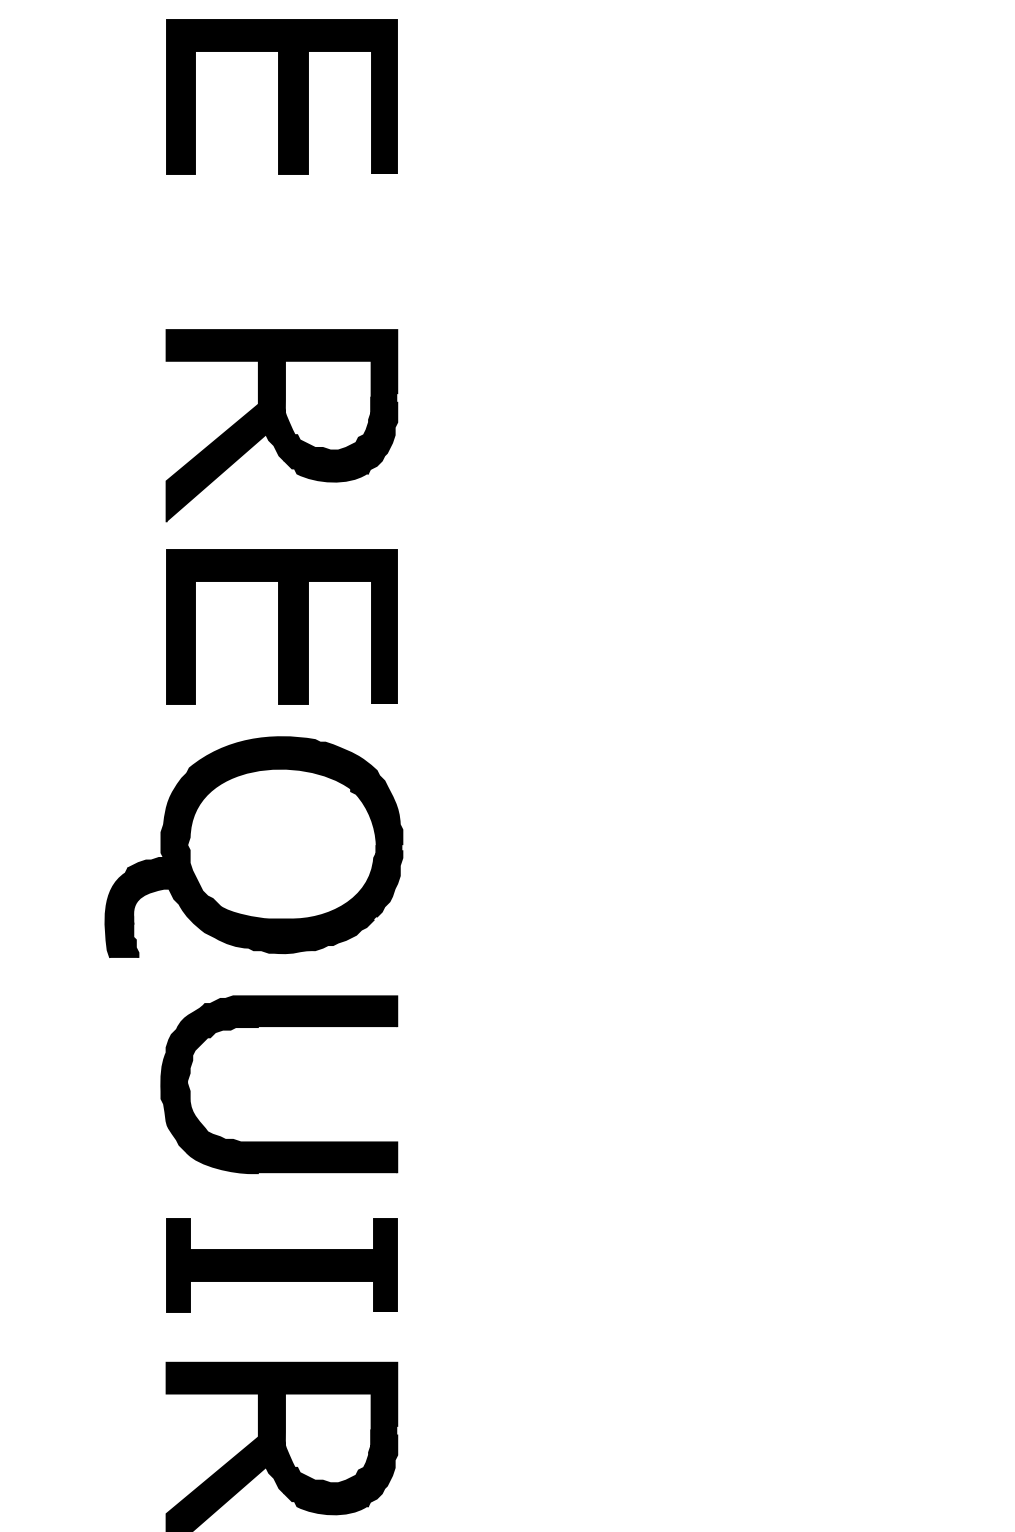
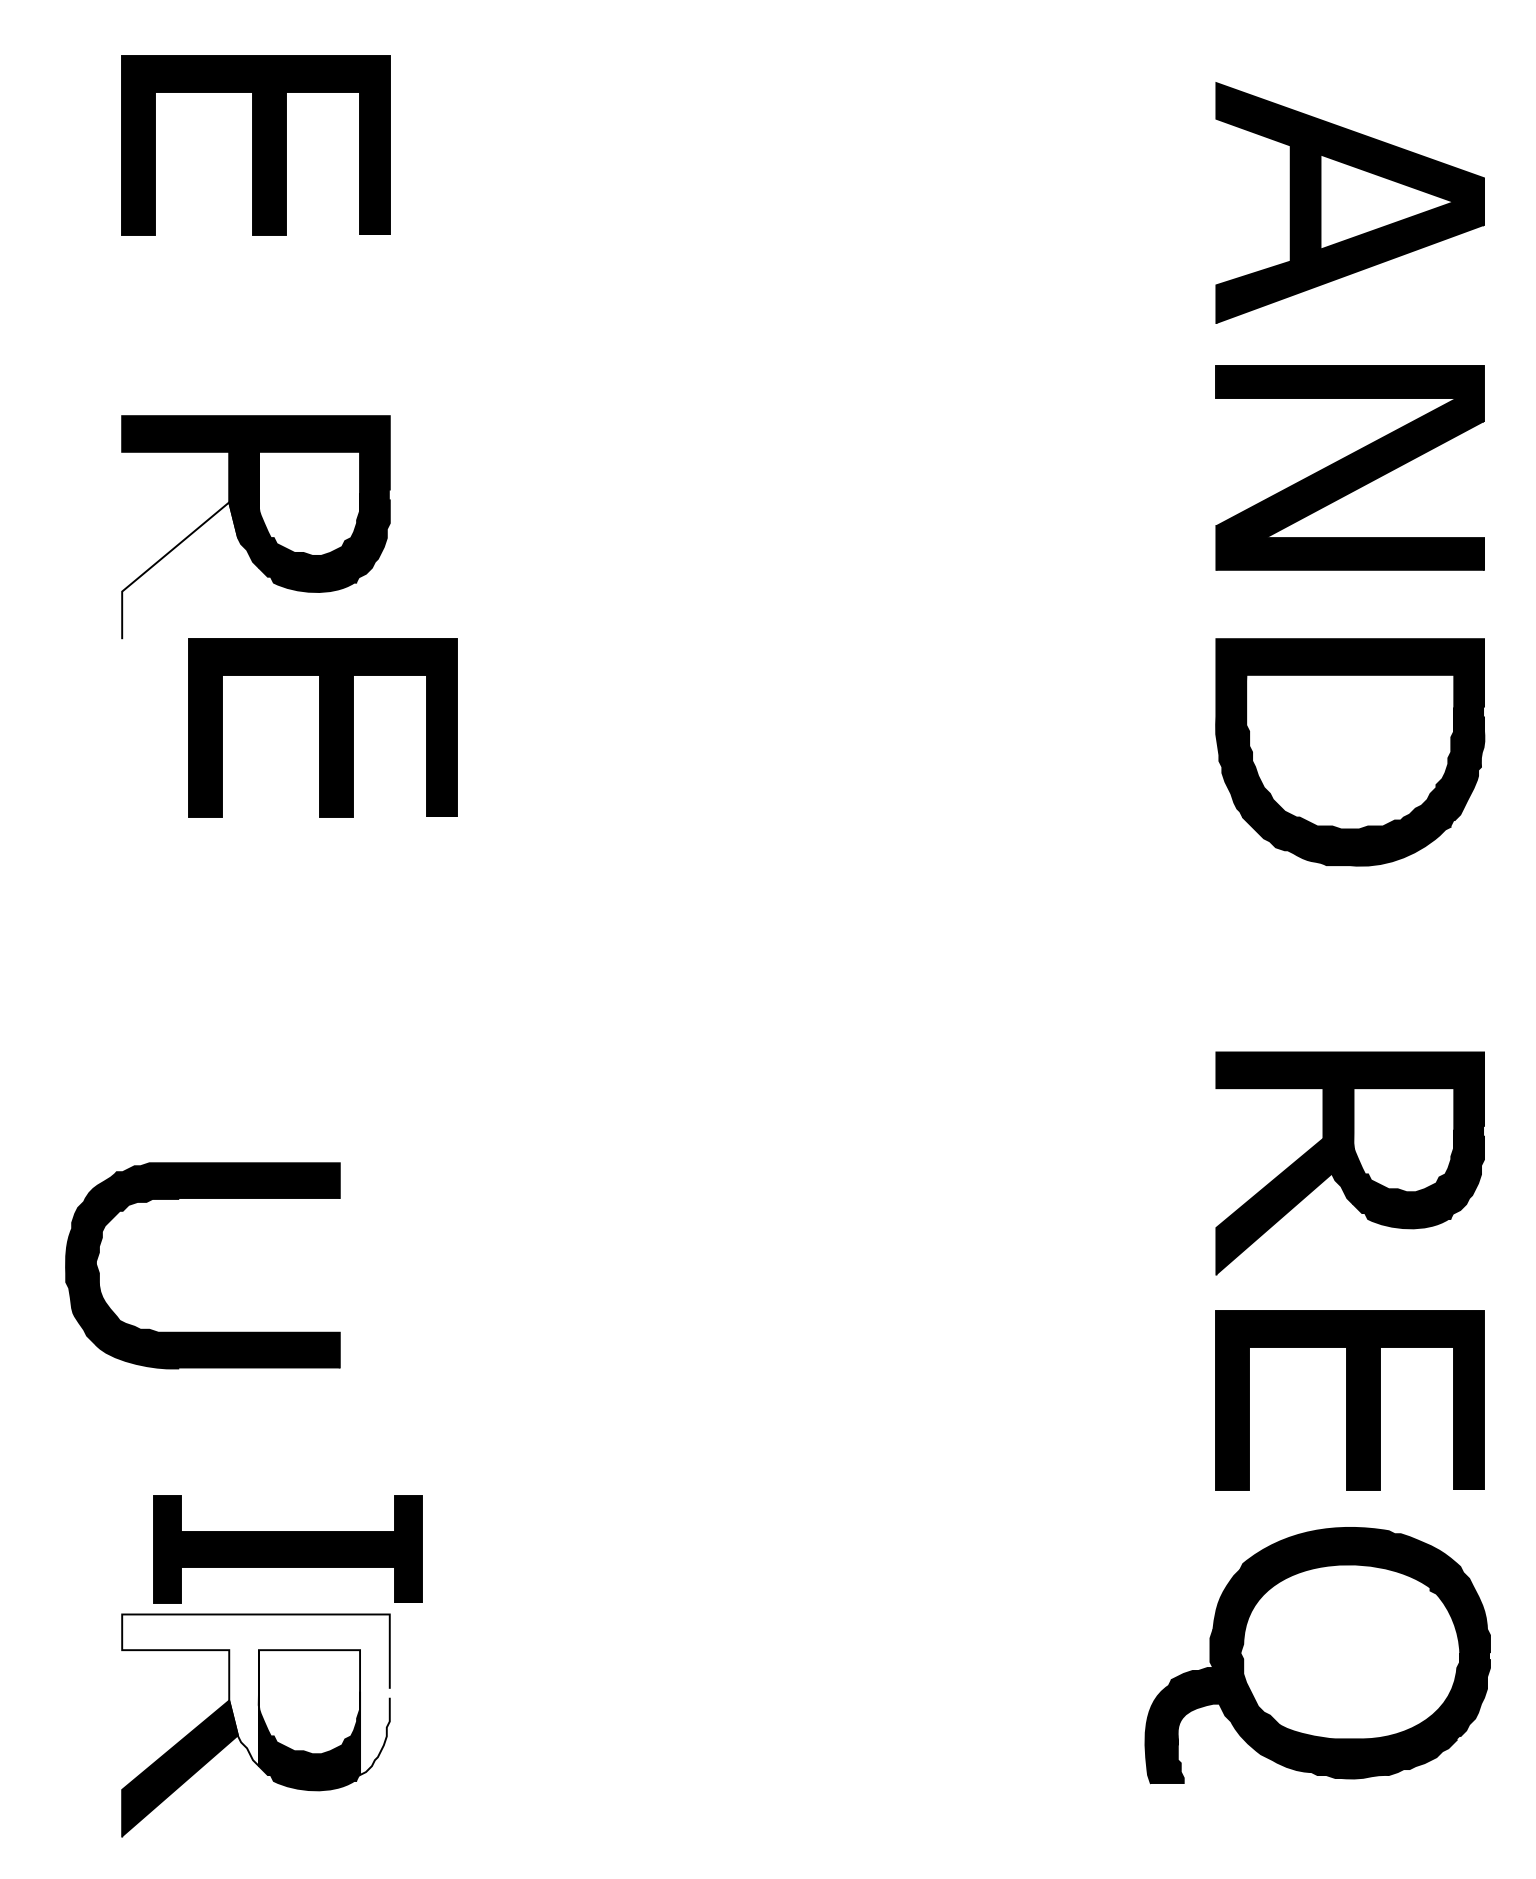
fill: (216, 463) -> (180, 570), removed
part: (281, 626) -> (322, 727), moved
part: (253, 846) -> (223, 1015), removed
part: (278, 1141) -> (202, 1331), moved
part: (281, 1265) -> (287, 1549), moved
fill: (281, 1431) -> (255, 1694), removed

